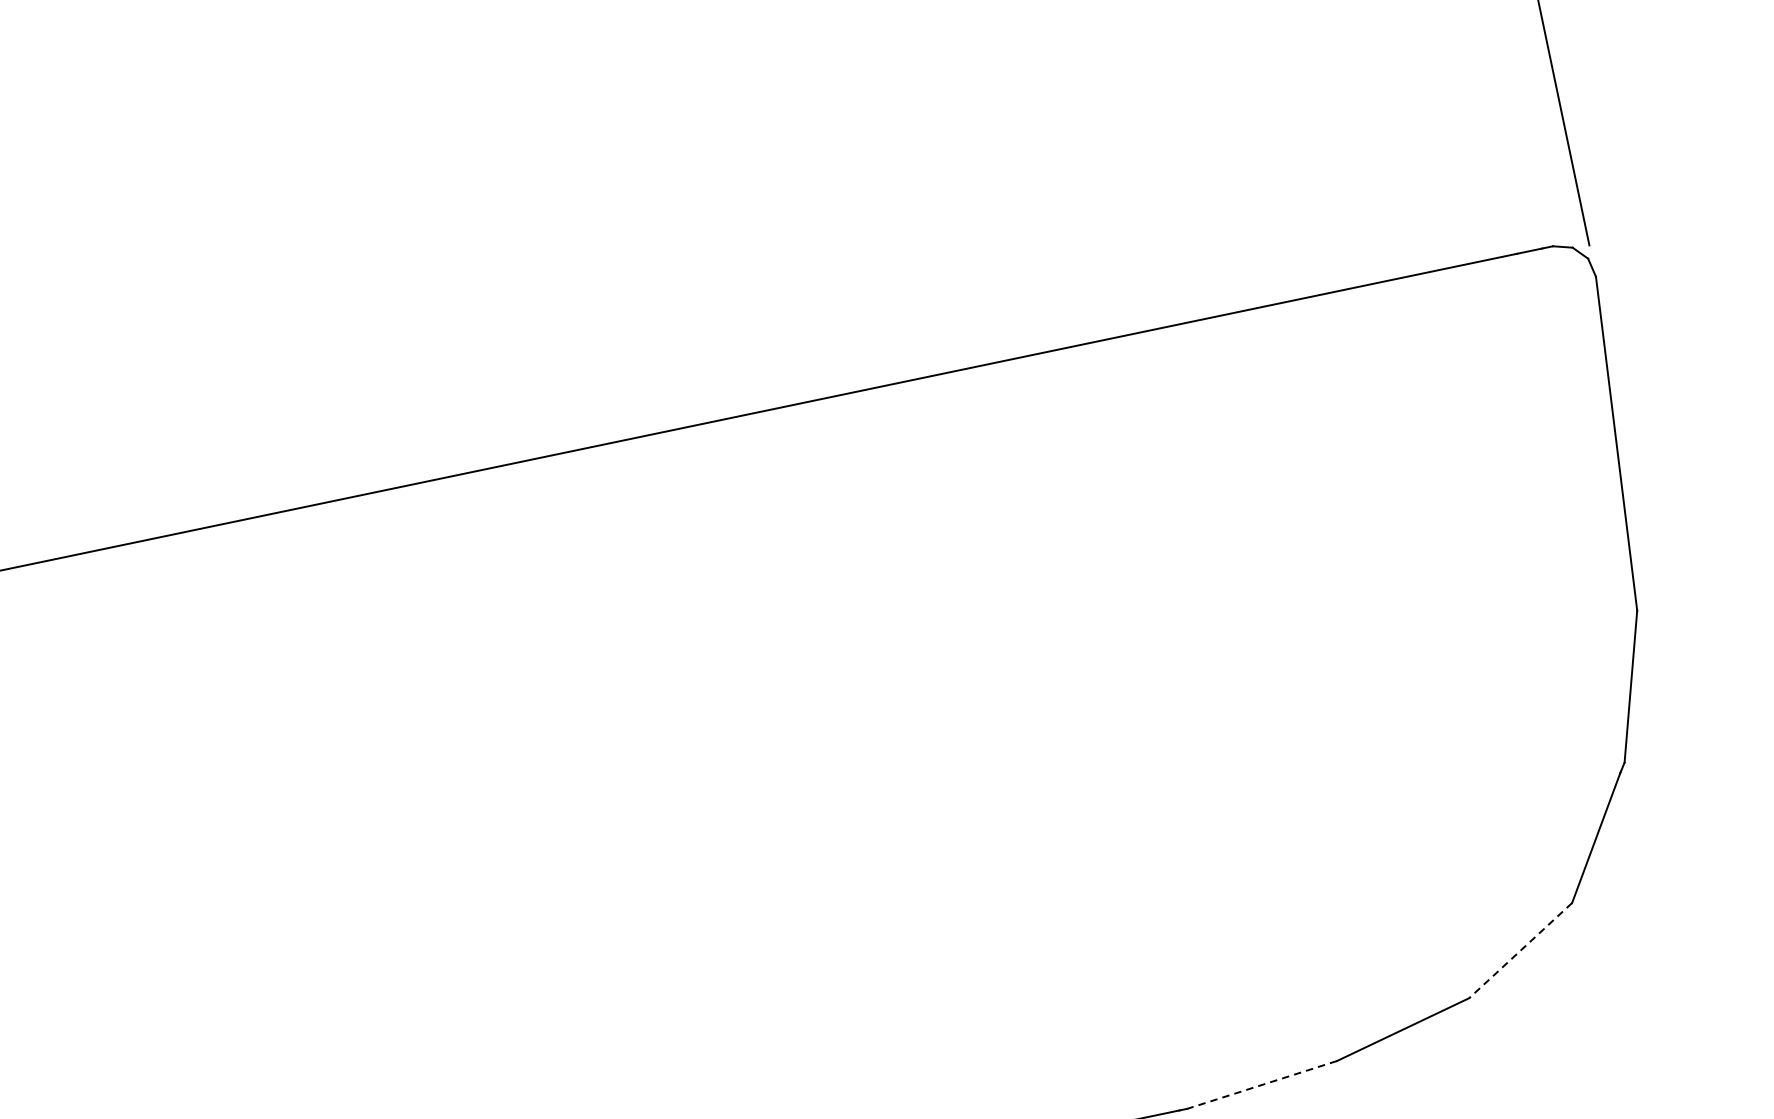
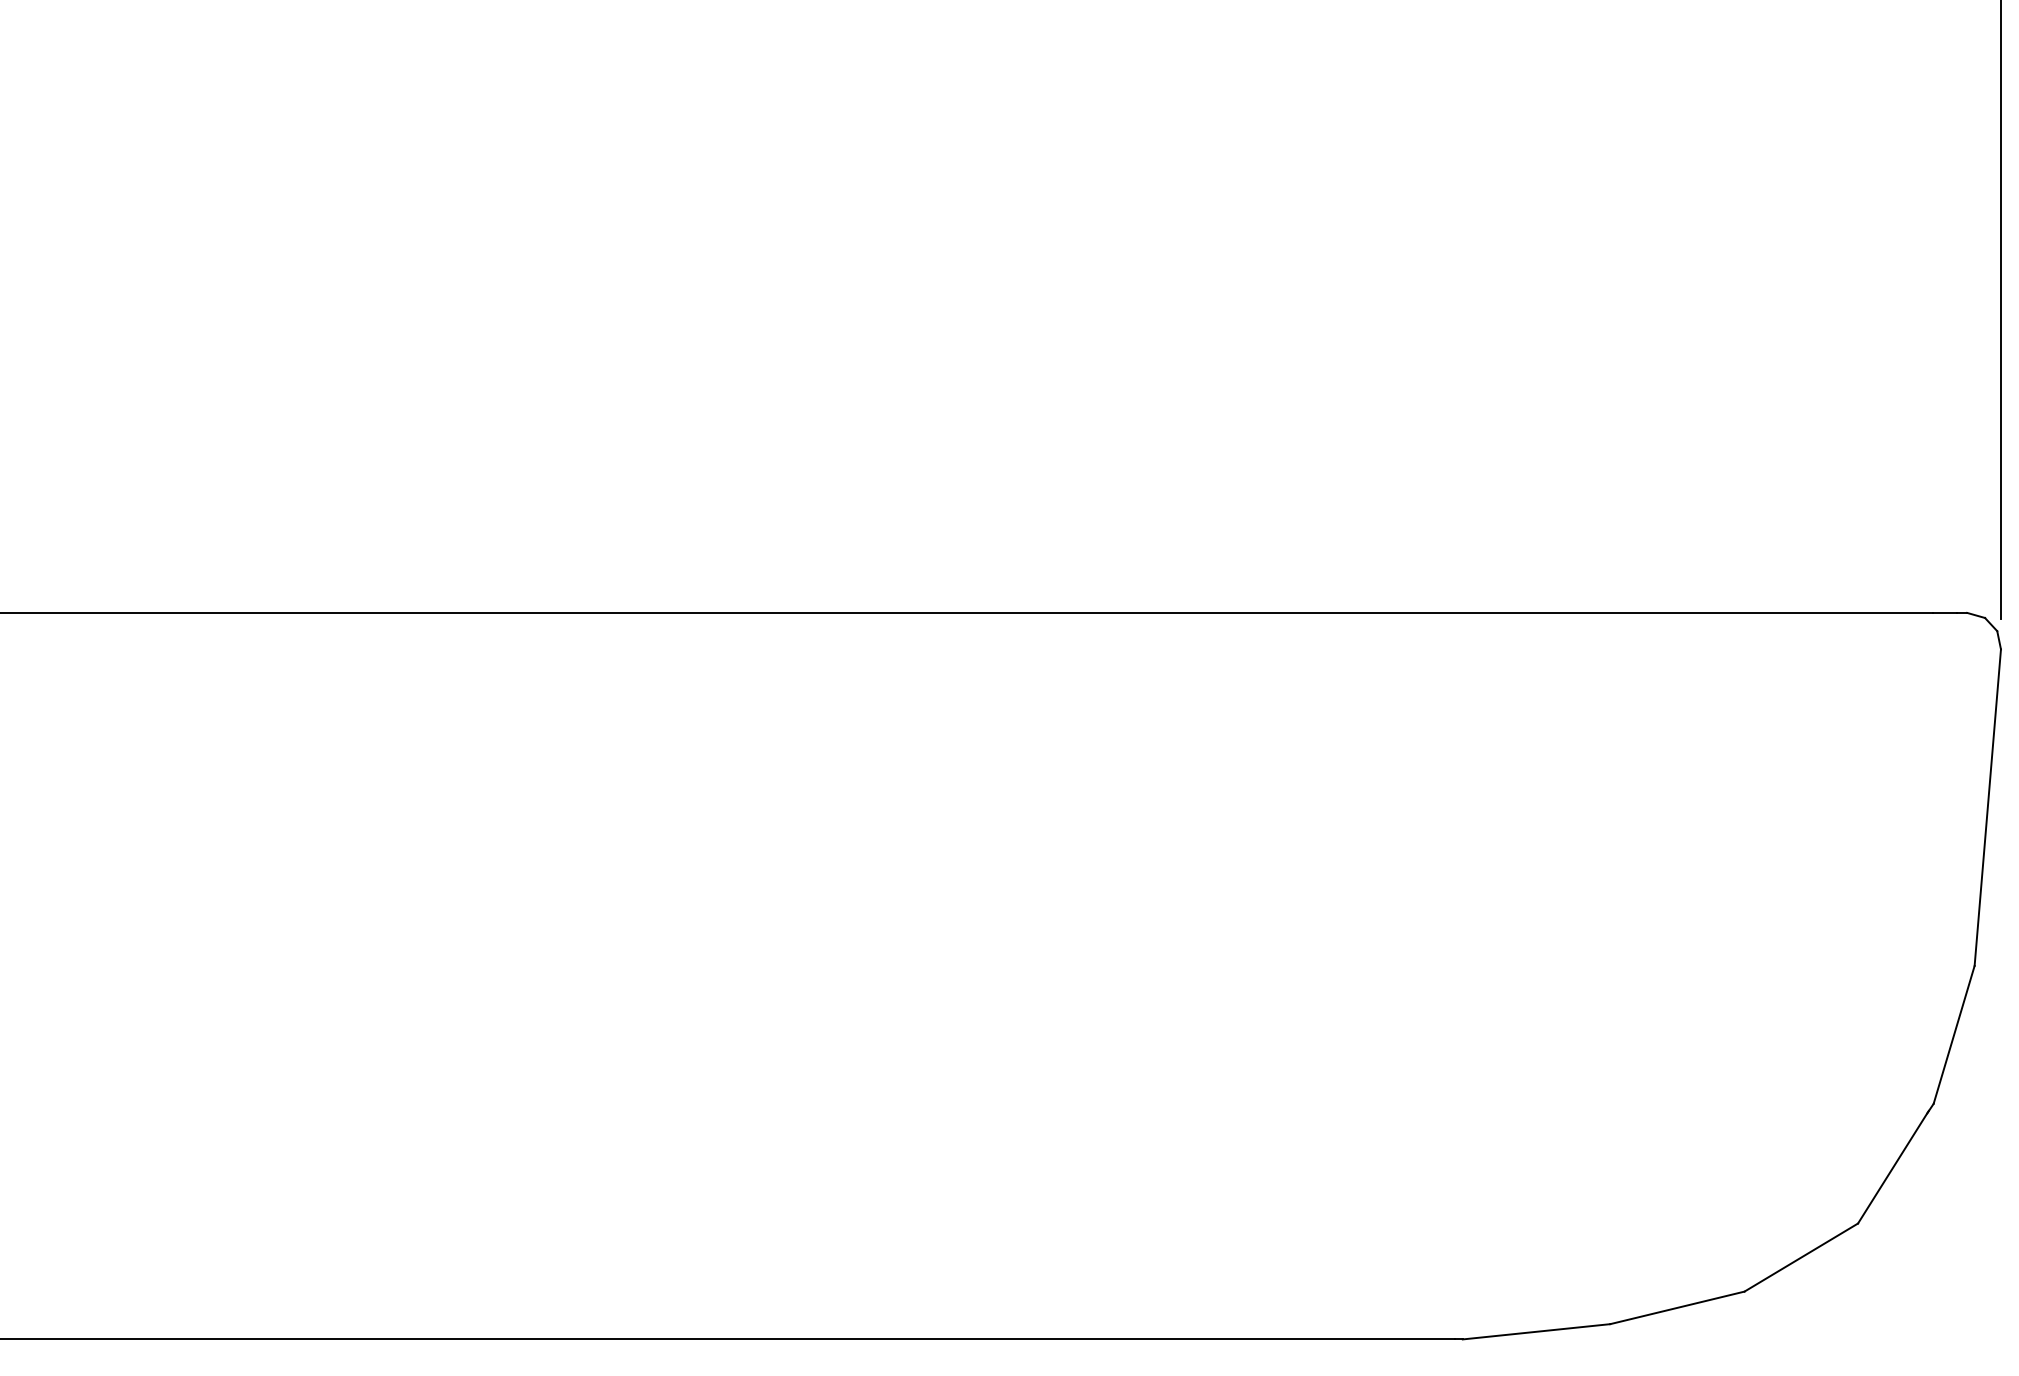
line: (1519, 950) -> (1800, 1257), dashed -> solid
line: (1262, 1084) -> (1536, 1331), dashed -> solid

